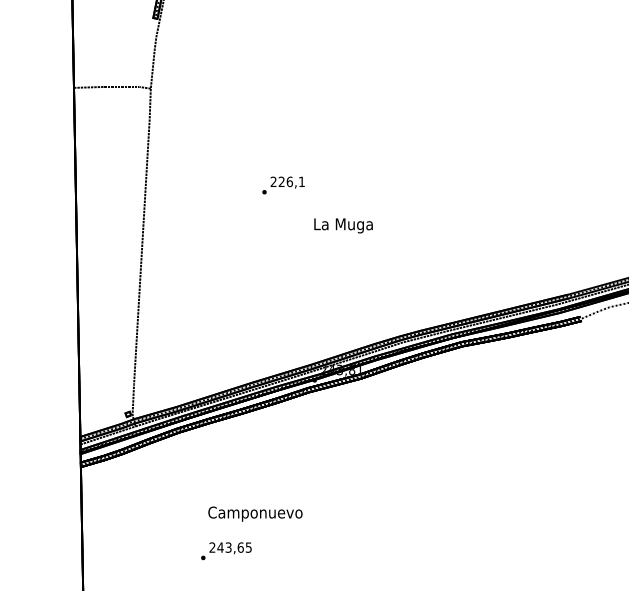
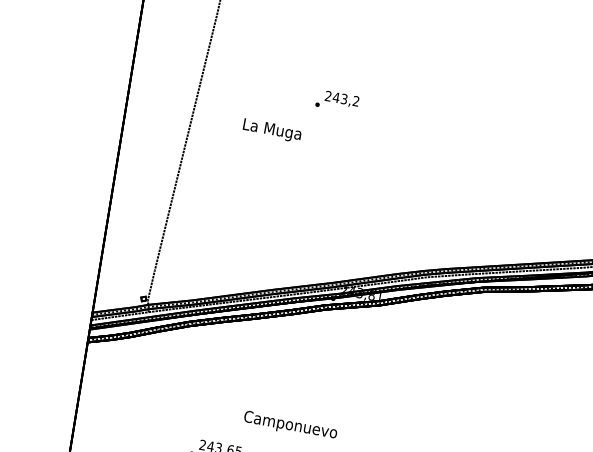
text: (291, 181) -> (346, 99), 226,1 -> 243,2
text: (343, 225) -> (272, 130), moved
text: (255, 513) -> (290, 425), moved

